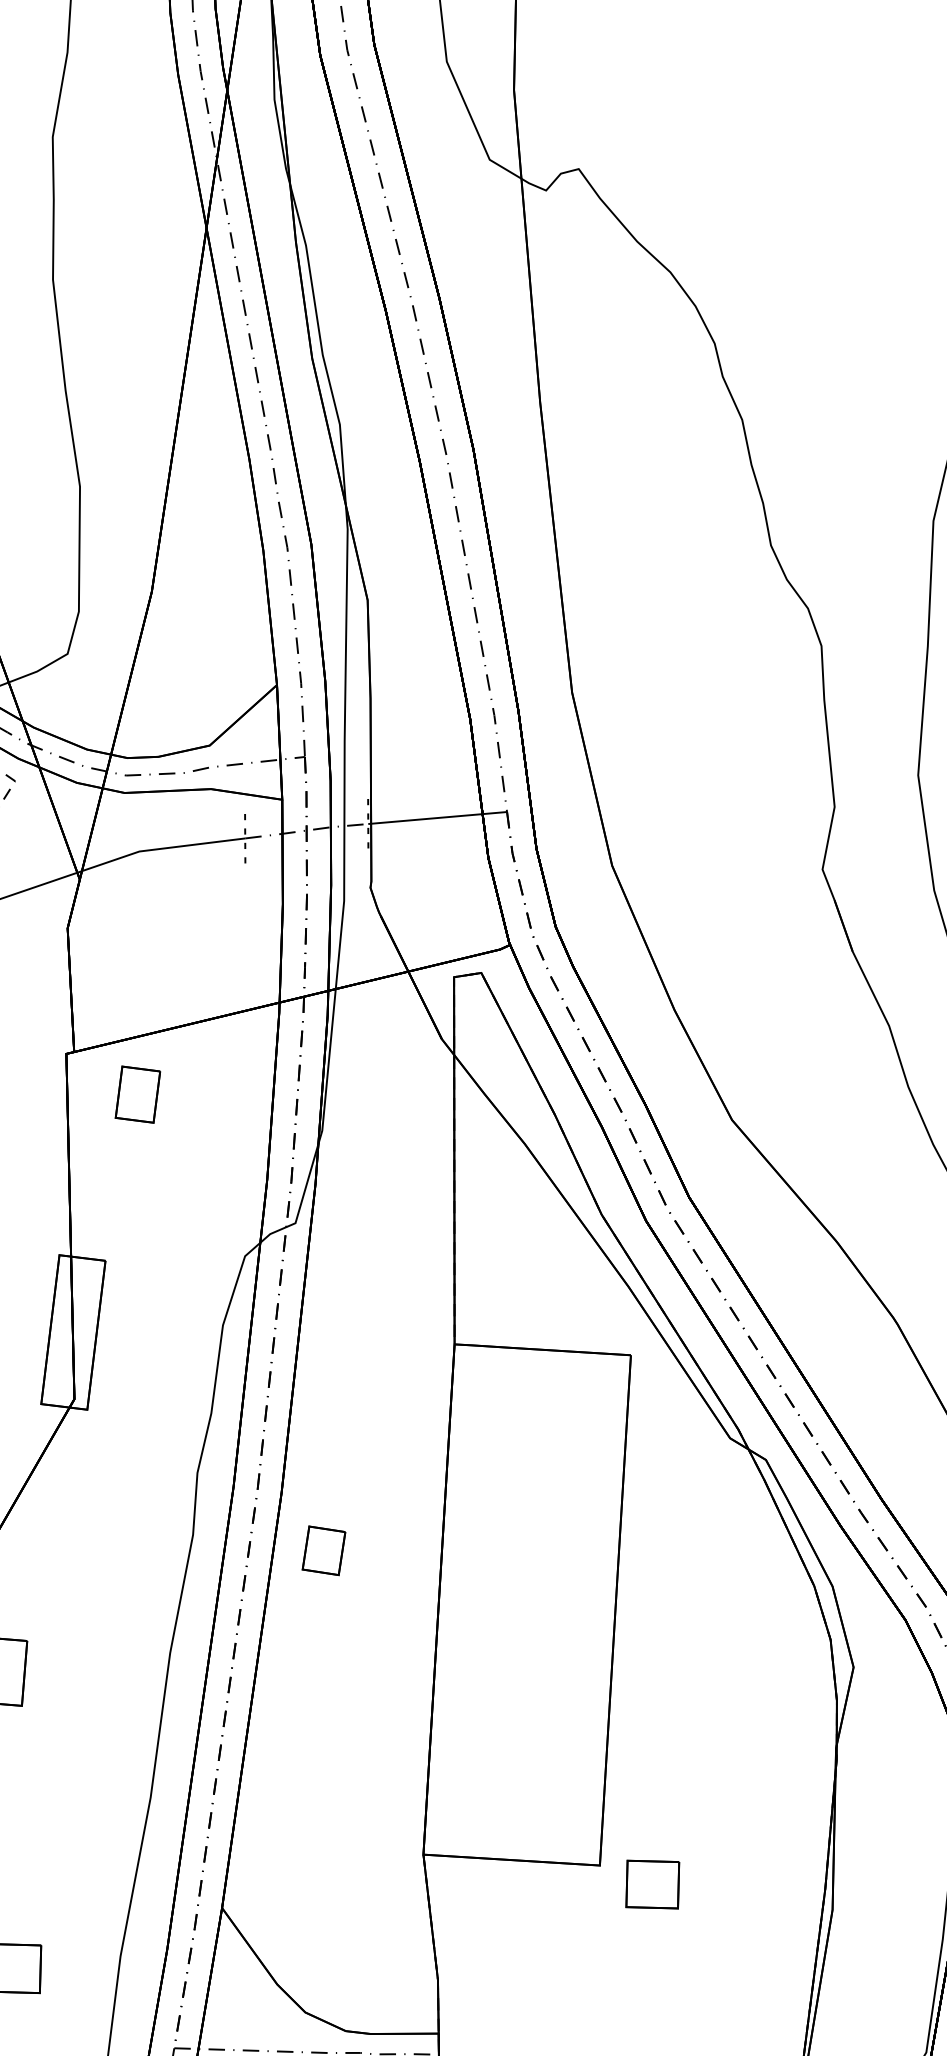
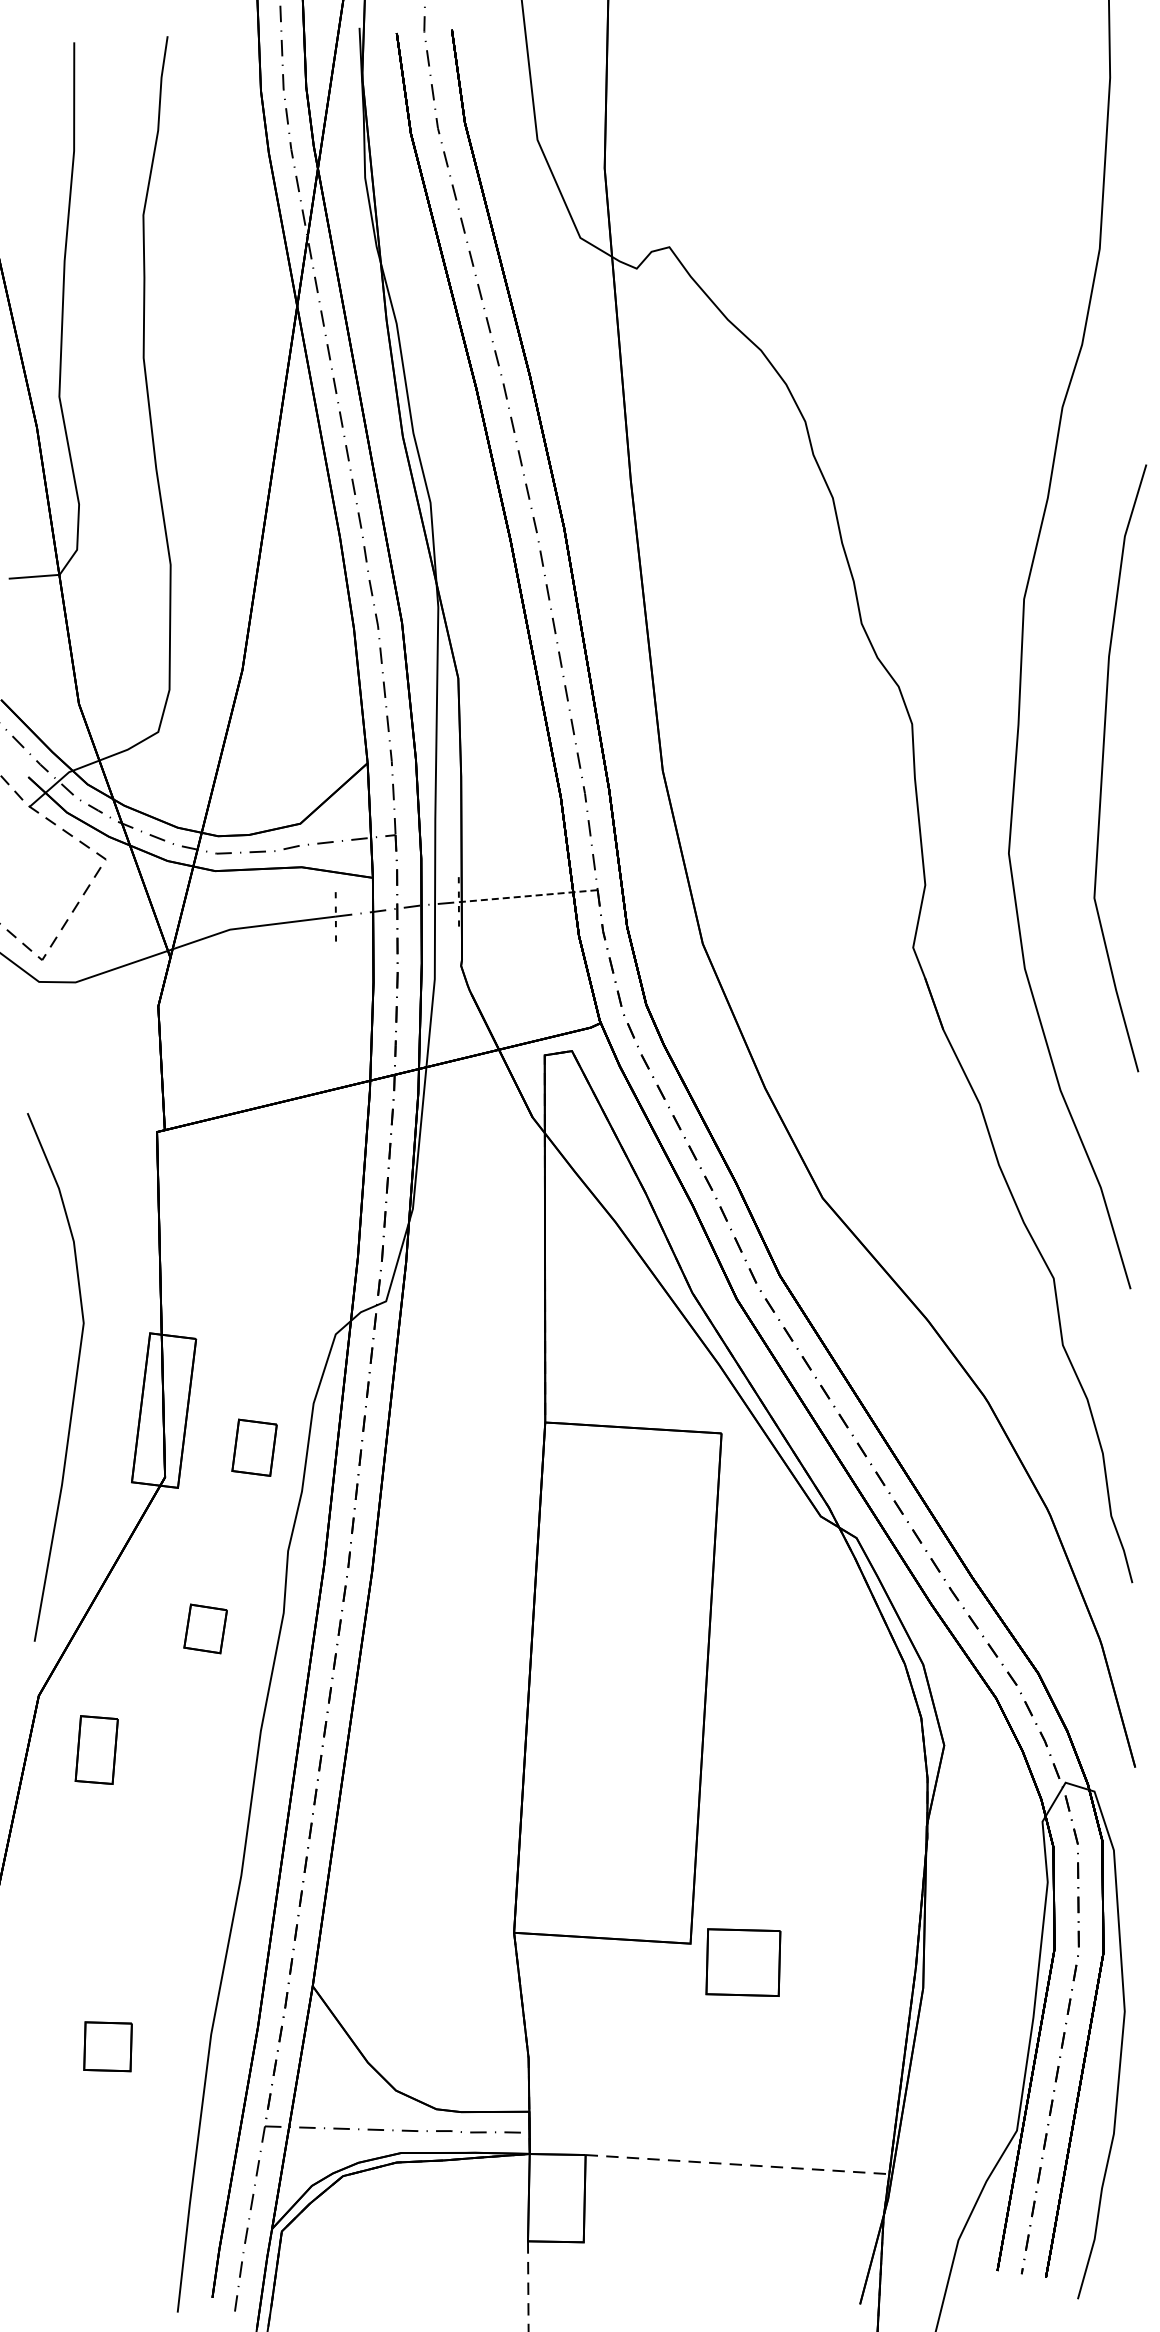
line: (437, 818) -> (528, 896), solid -> dashed
part: (137, 1094) -> (254, 1447), moved
part: (323, 1550) -> (205, 1628), moved
part: (652, 1884) -> (743, 1962), size x1.4

